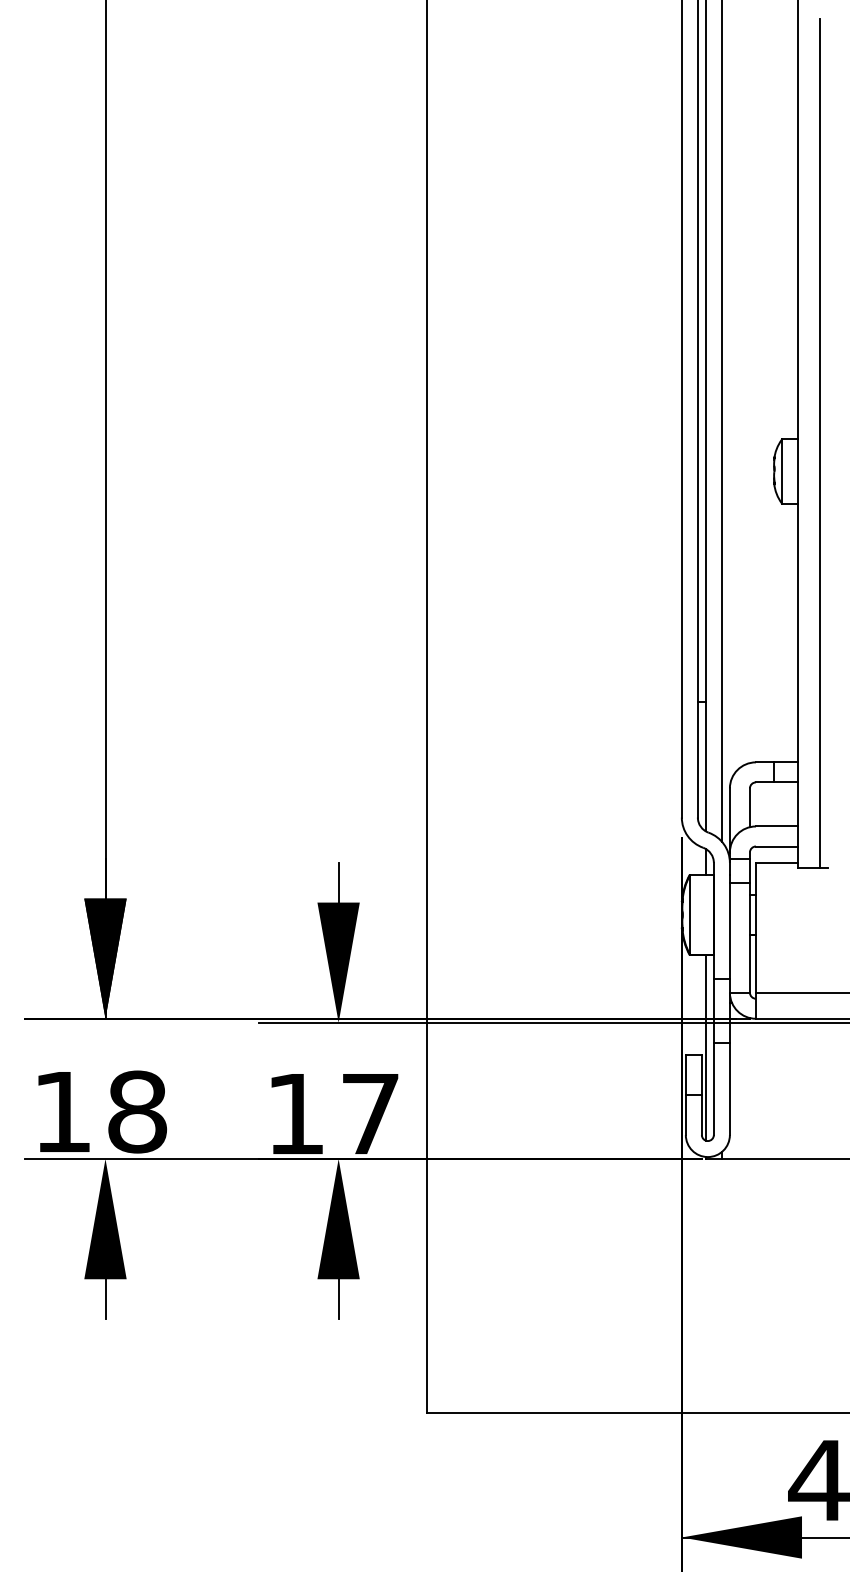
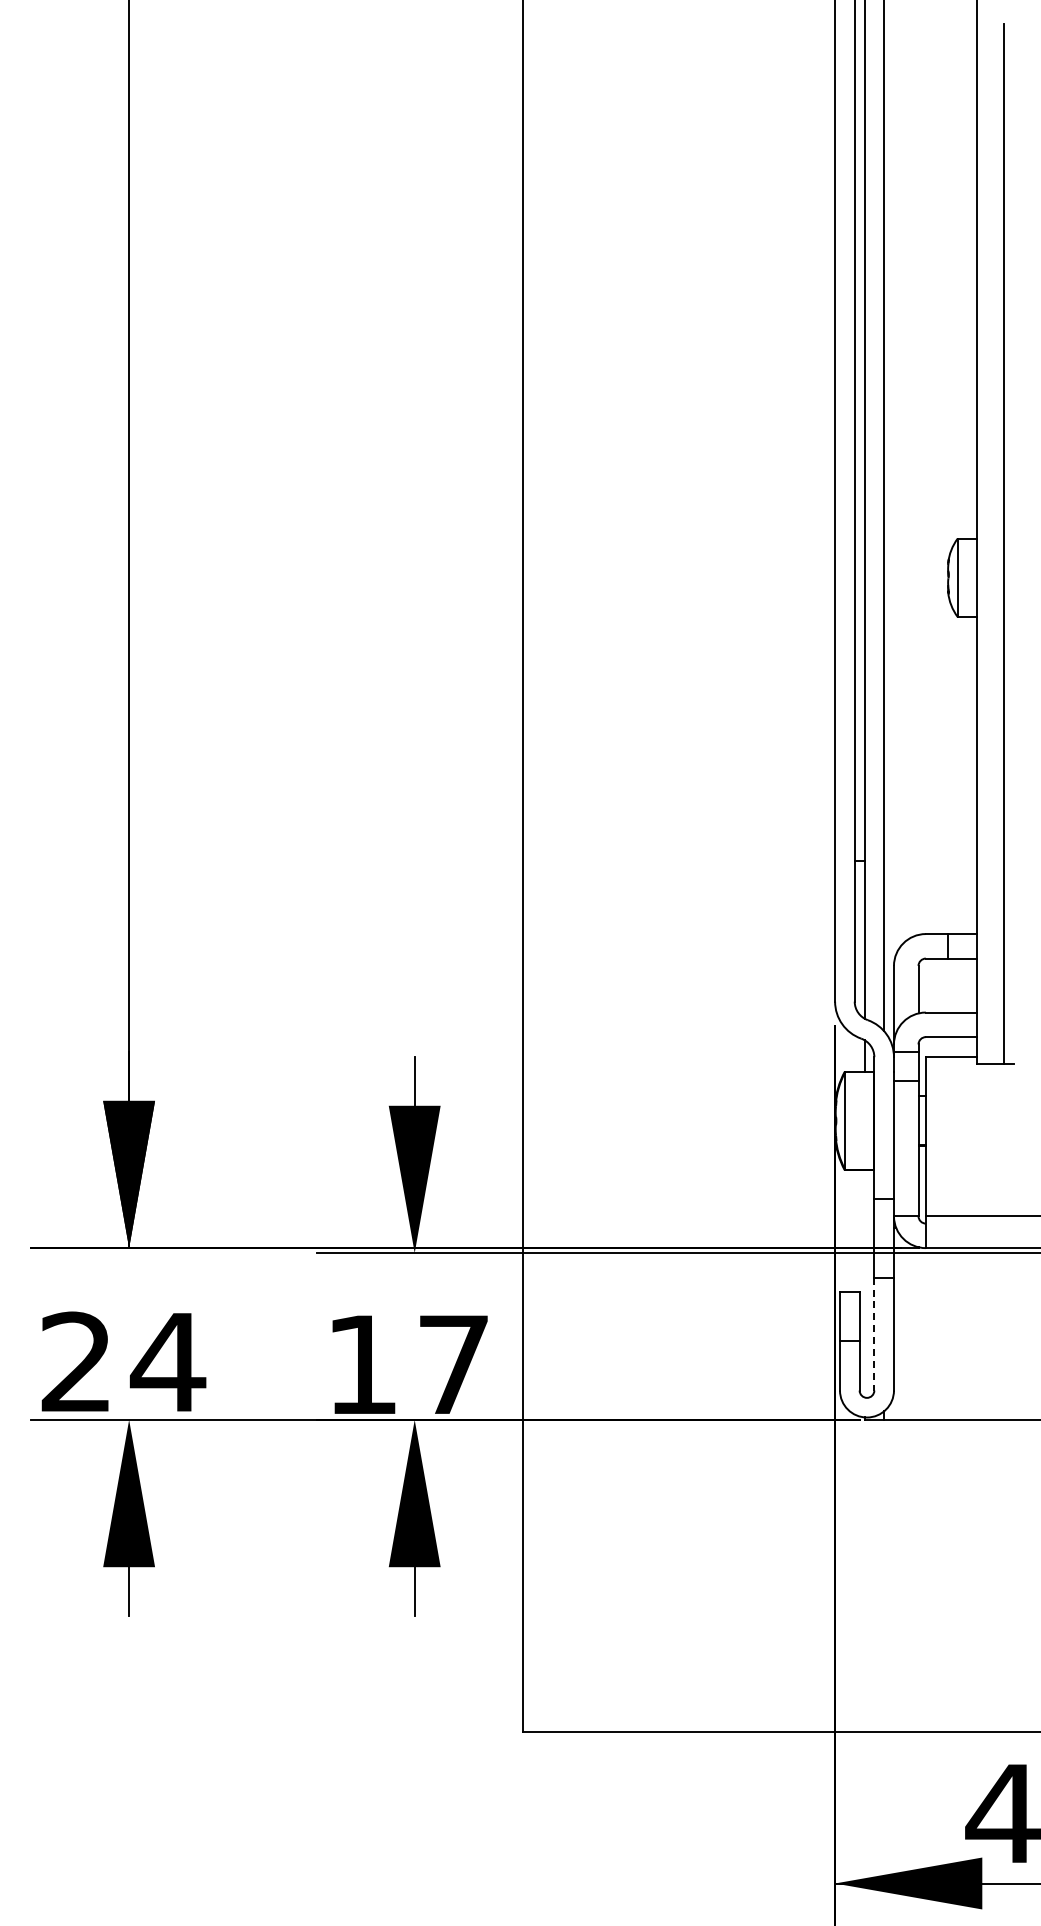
line: (705, 1047) -> (864, 1283), removed
line: (714, 1089) -> (874, 1334), solid -> dashed
text: (100, 1112) -> (123, 1362), 18 -> 24

